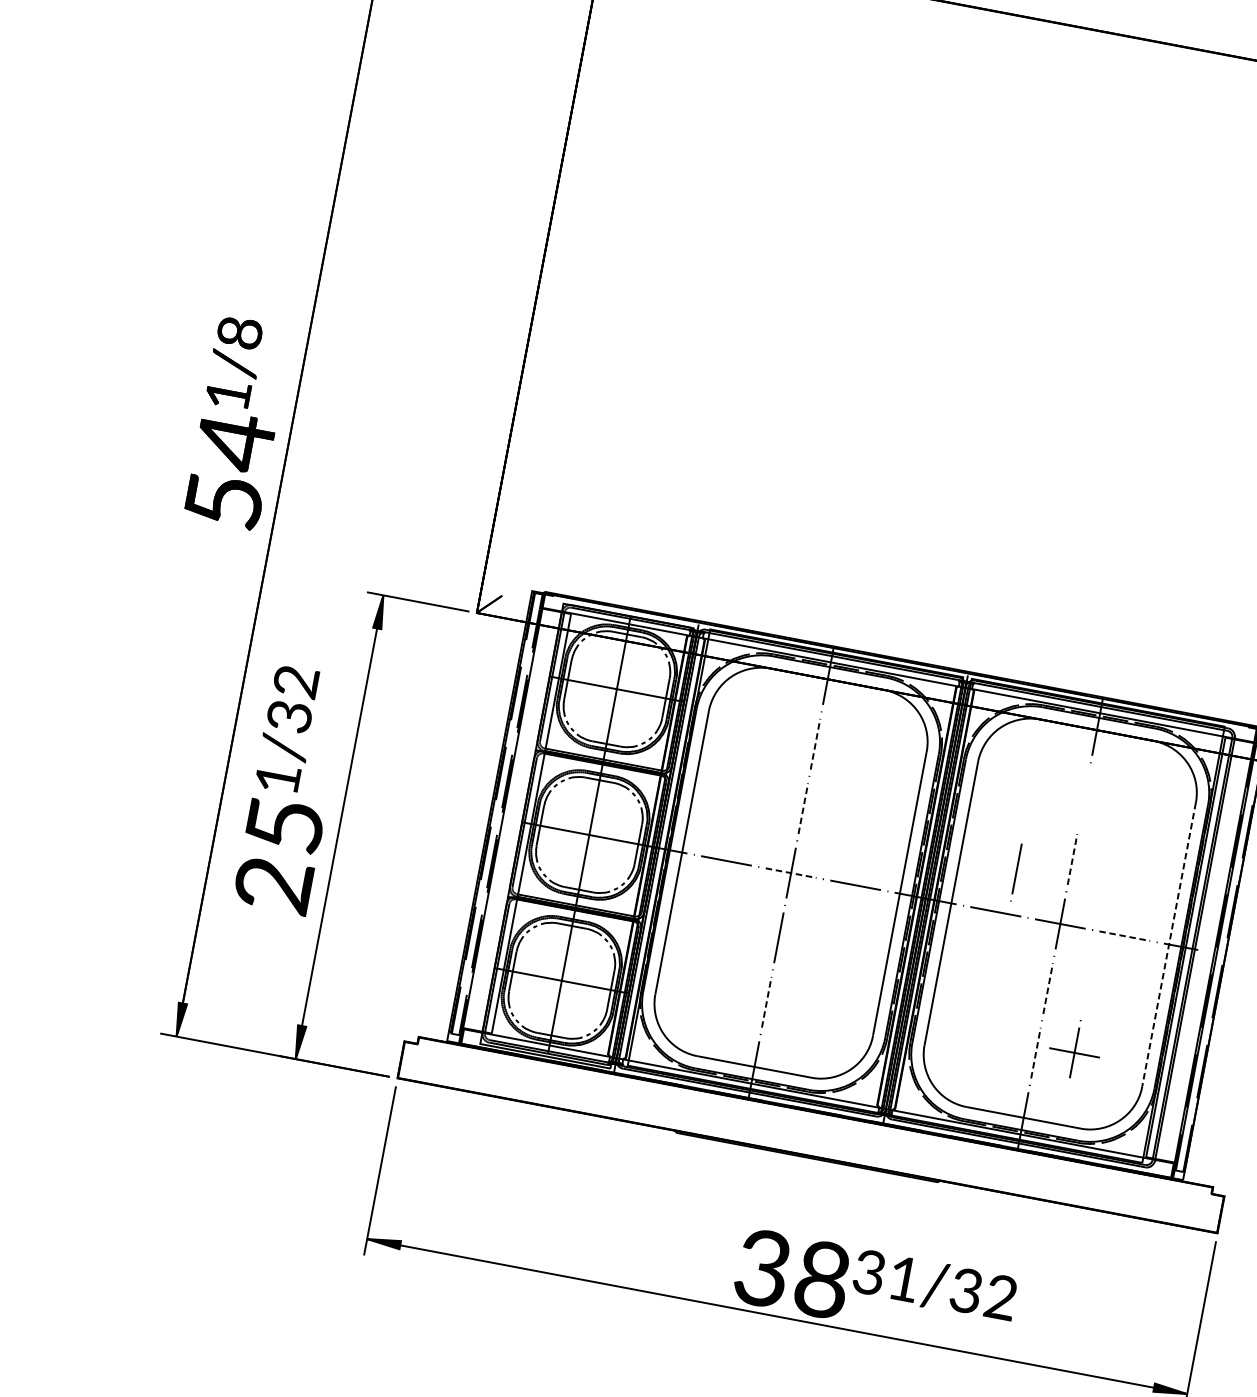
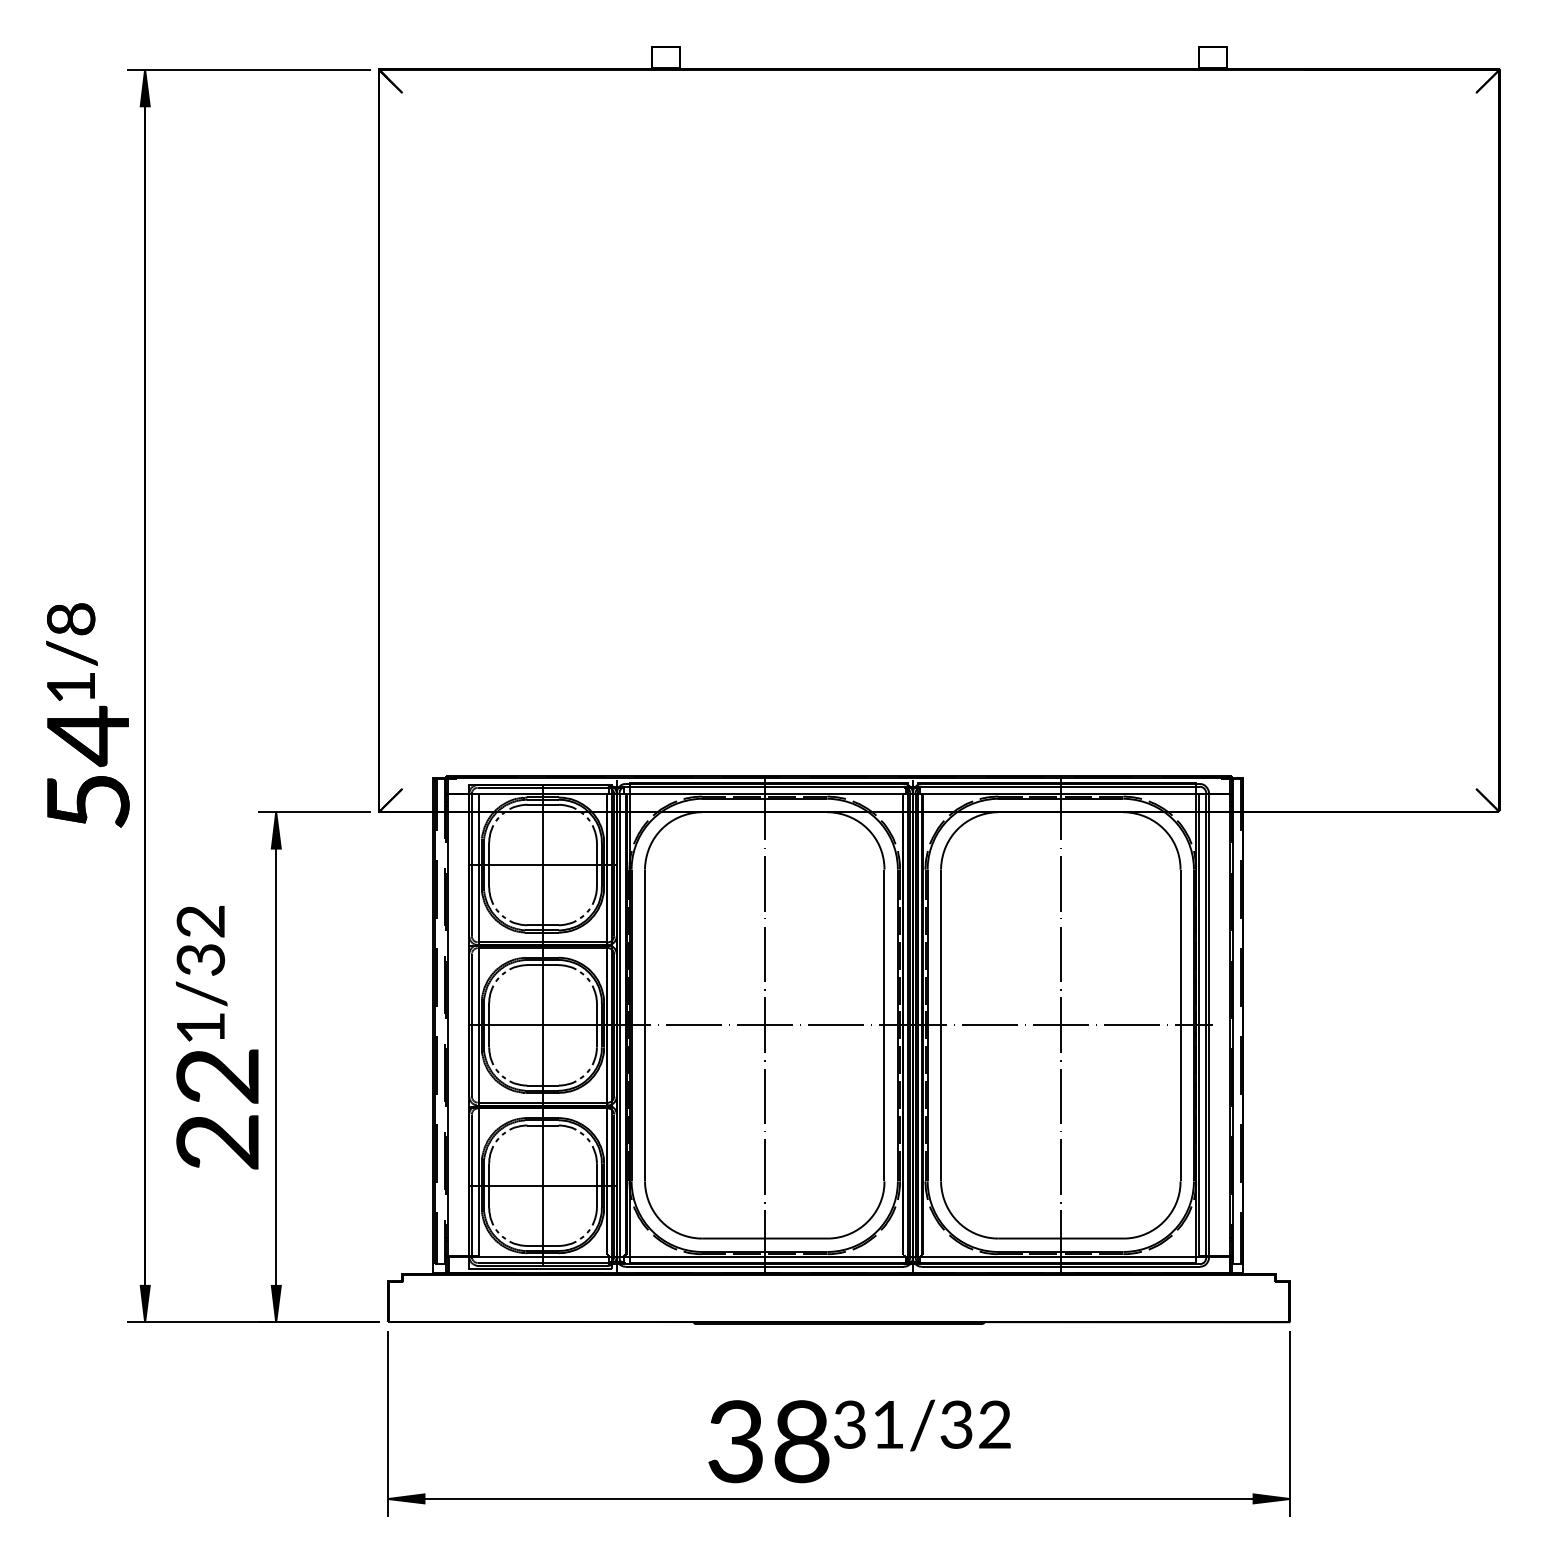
text: (238, 423) -> (87, 715), moved
line: (815, 744) -> (764, 883), dashed -> solid
line: (802, 808) -> (764, 954), dashed -> solid
text: (284, 825) -> (217, 1076), 25 -> 22
line: (1072, 859) -> (1060, 954), dashed -> solid
line: (1016, 872) -> (1060, 887), moved
line: (790, 873) -> (764, 1025), dashed -> solid
line: (1124, 936) -> (1131, 1025), dashed -> solid
line: (1169, 944) -> (1180, 1025), dashed -> solid
line: (1047, 988) -> (1060, 1096), dashed -> solid
line: (766, 1002) -> (764, 1167), dashed -> solid
part: (1075, 1048) -> (1101, 1154), removed
line: (1035, 1053) -> (1060, 1167), dashed -> solid
text: (875, 1289) -> (859, 1441), moved

